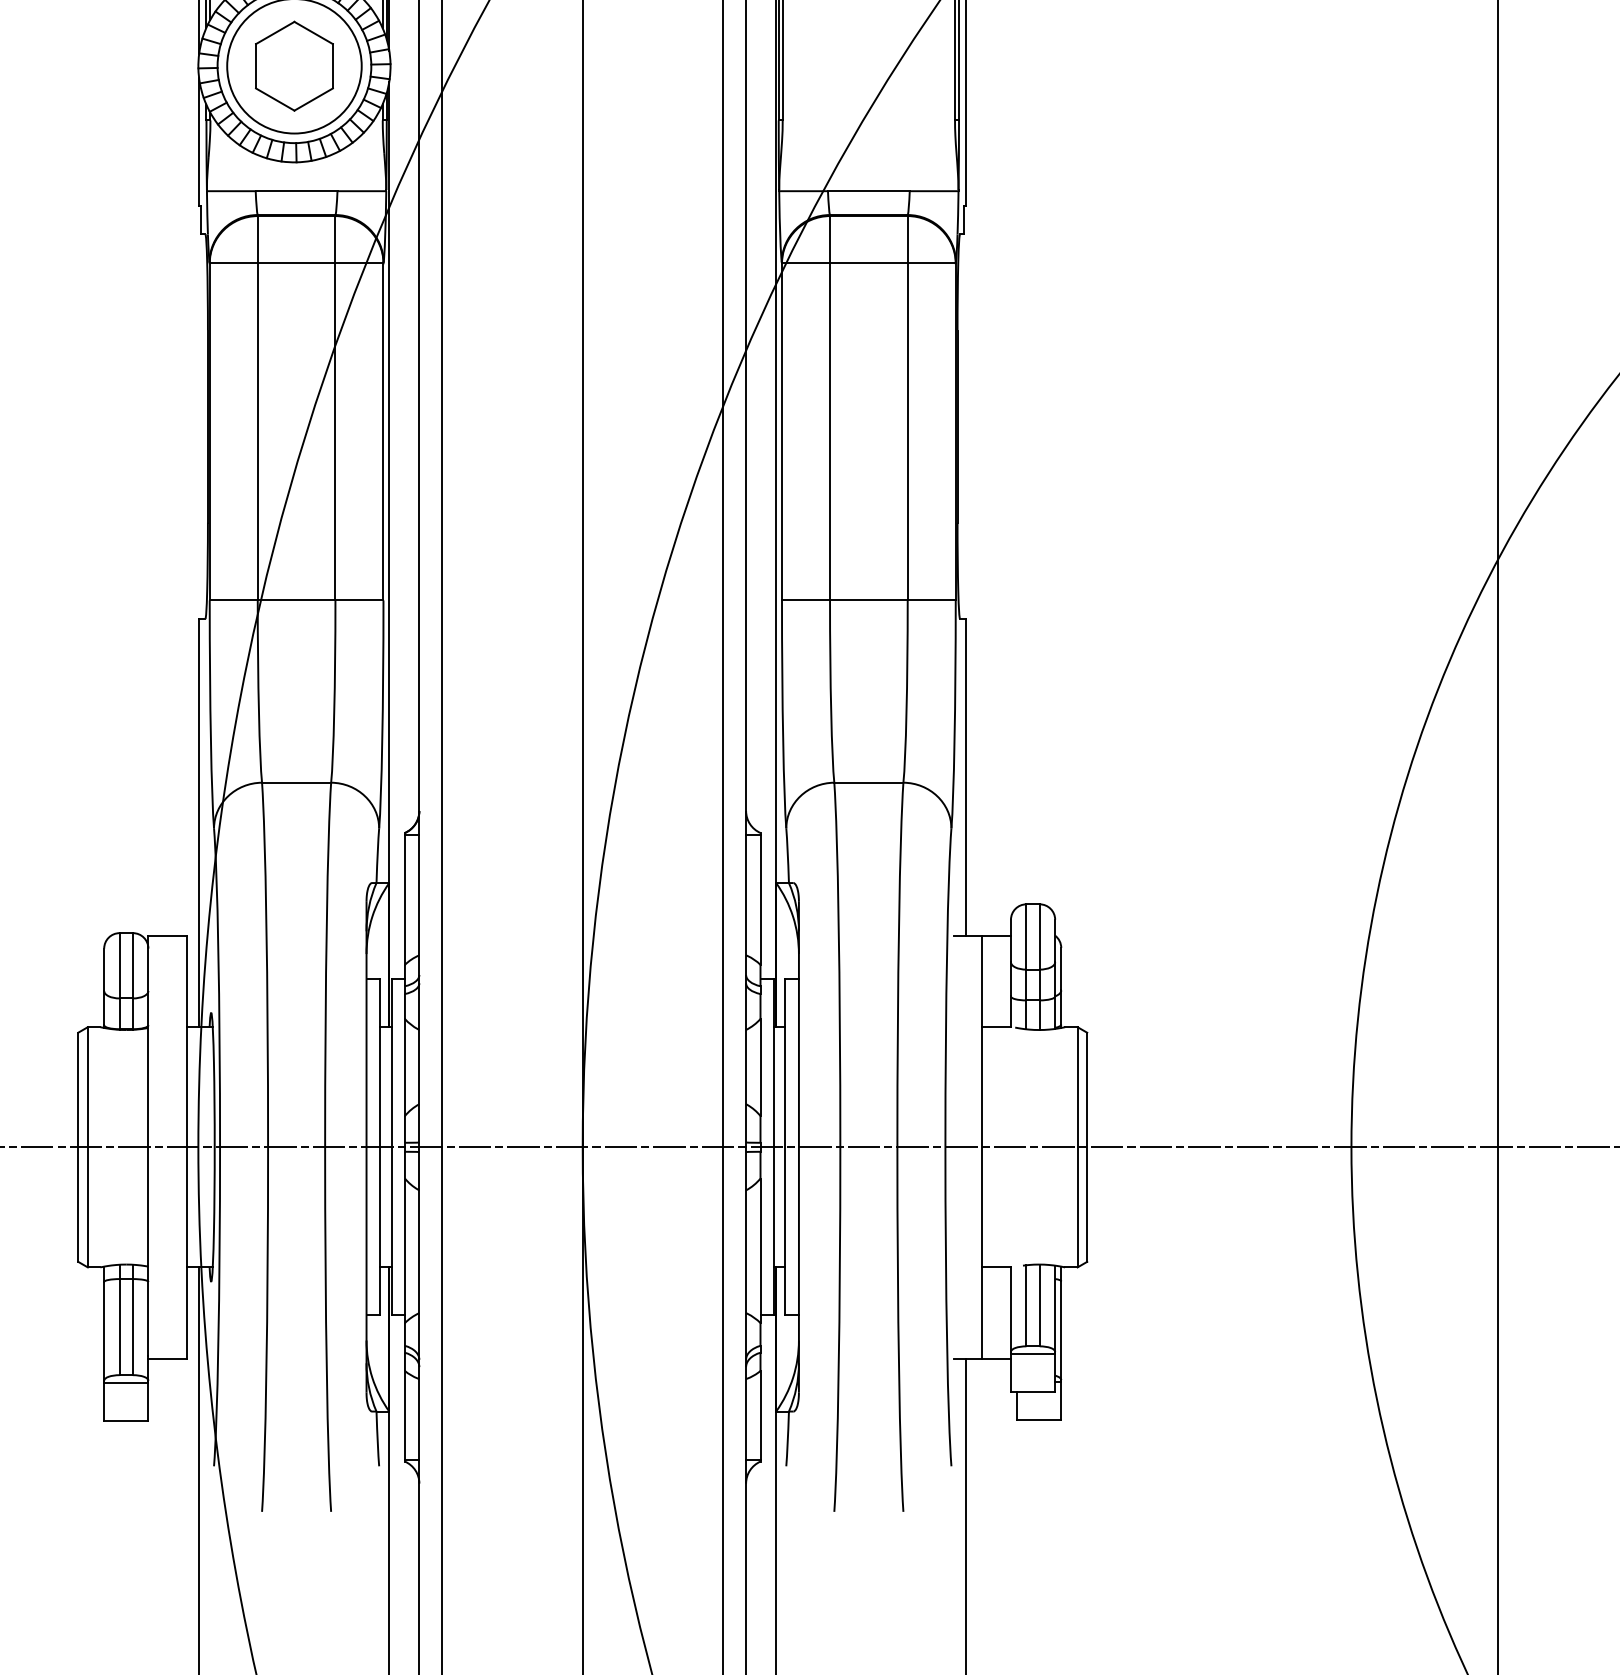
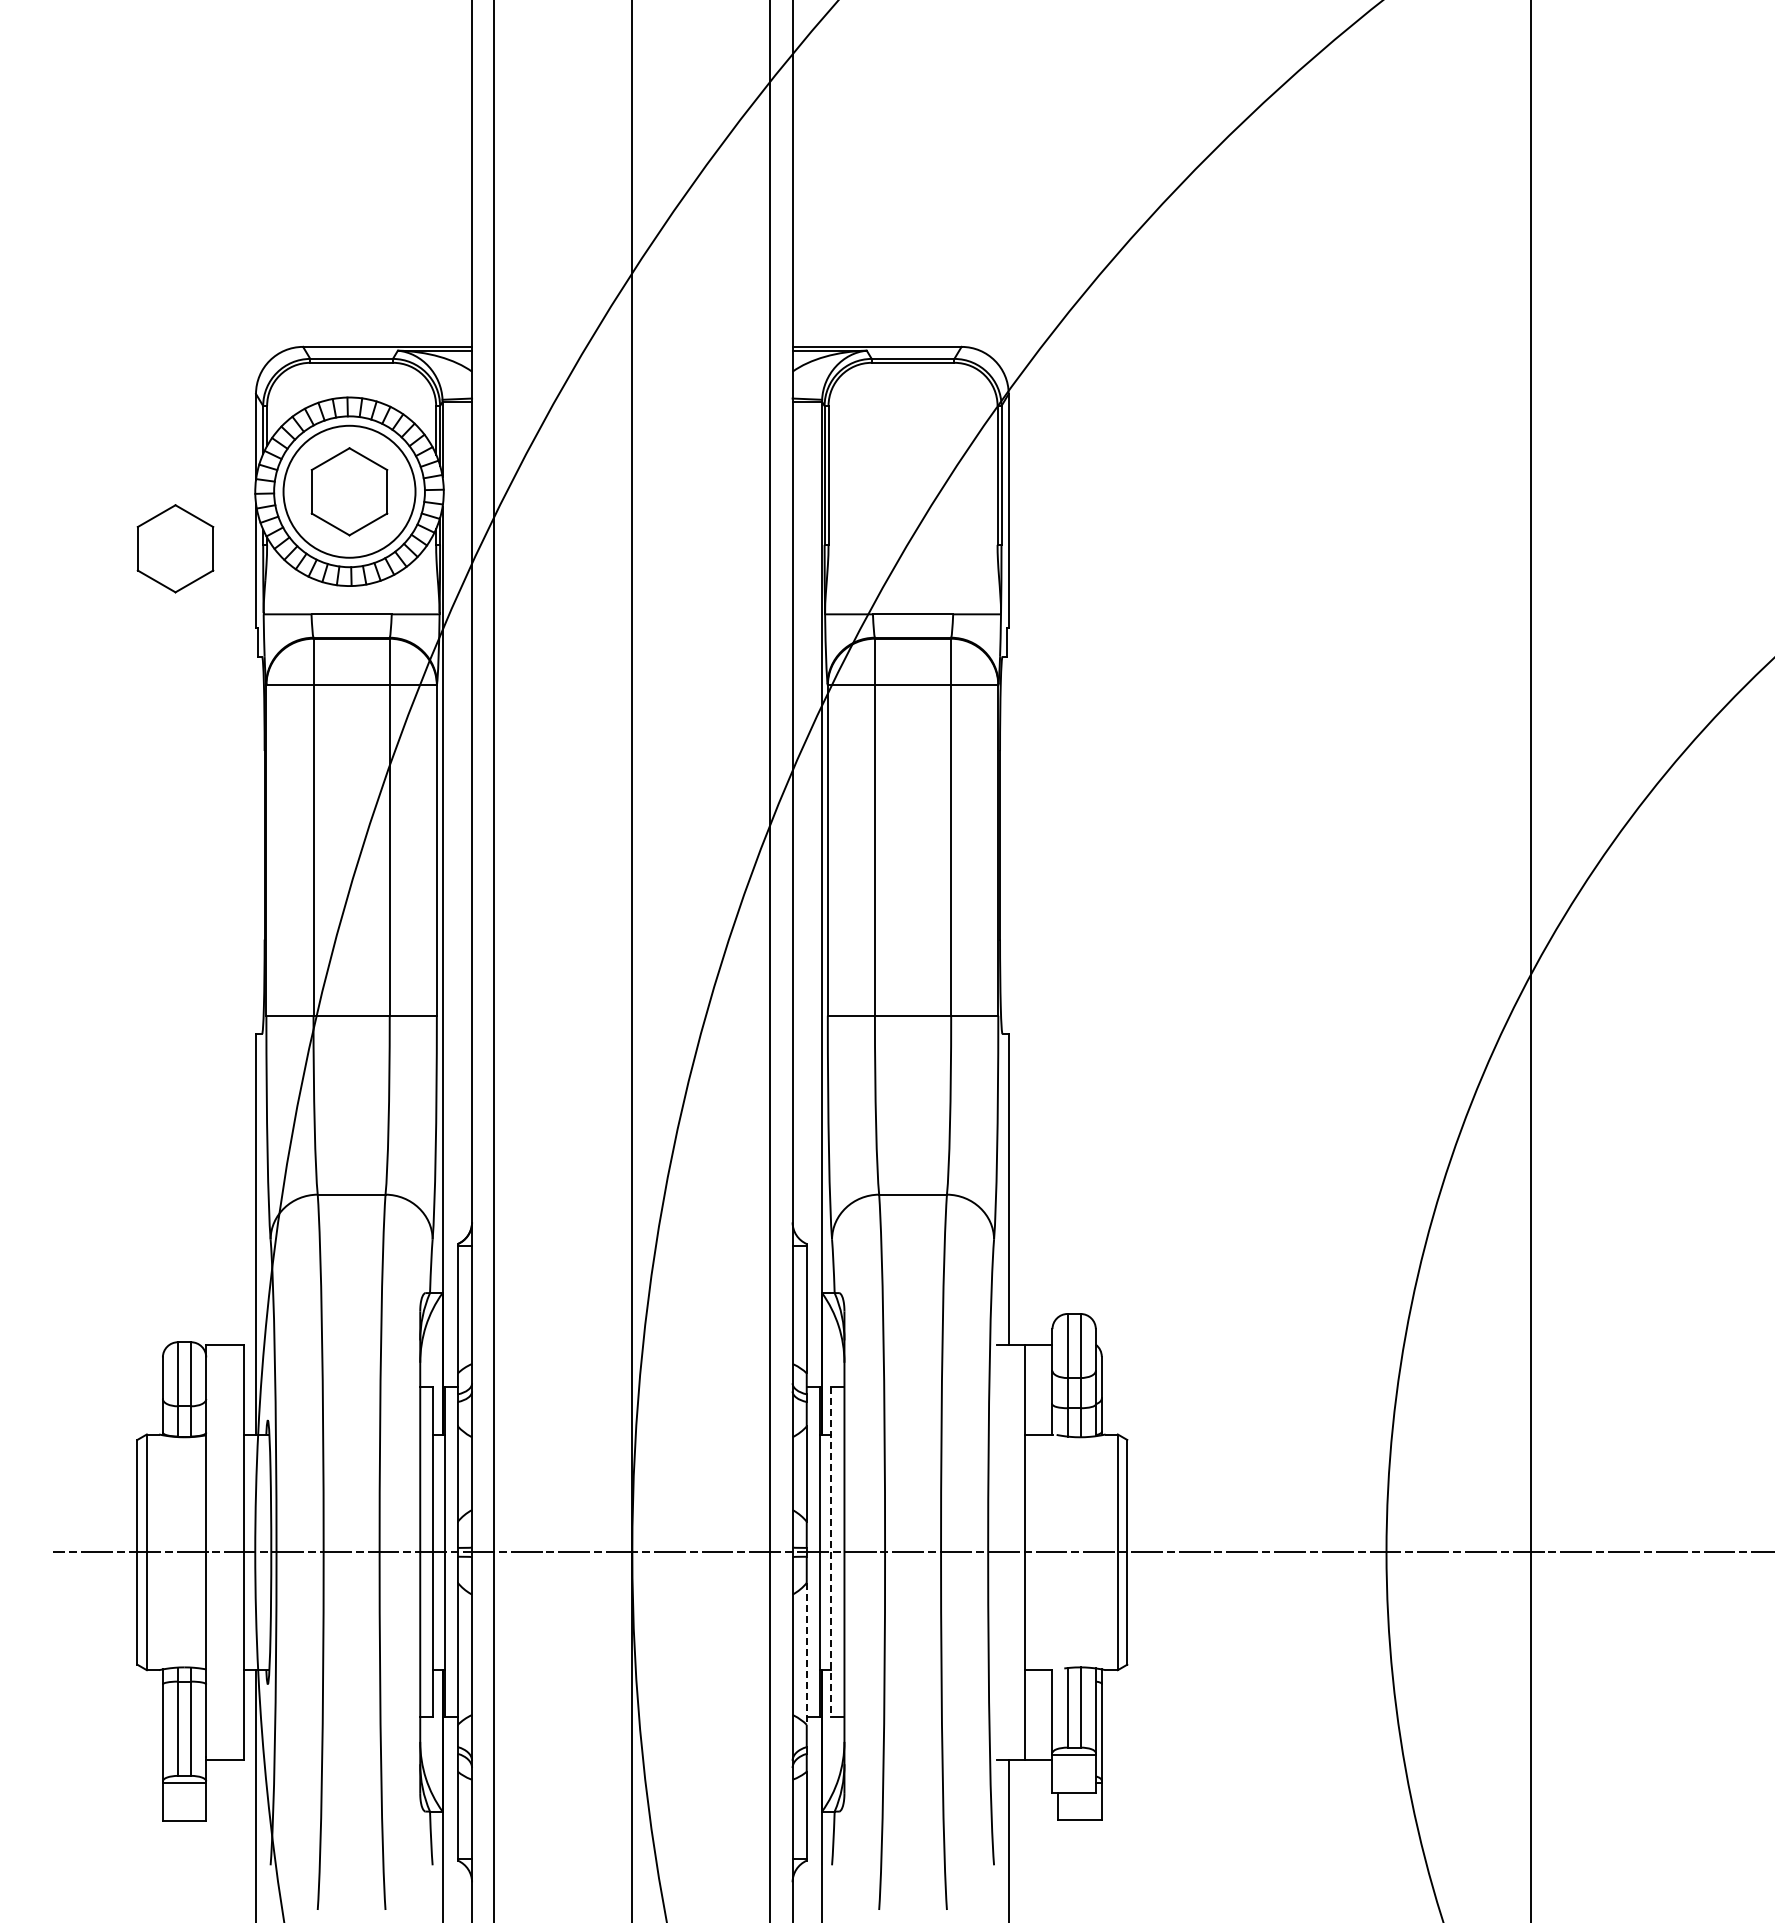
part: (117, 124) -> (175, 548), added
line: (785, 1147) -> (831, 1552), solid -> dashed
line: (760, 1250) -> (806, 1653), solid -> dashed

